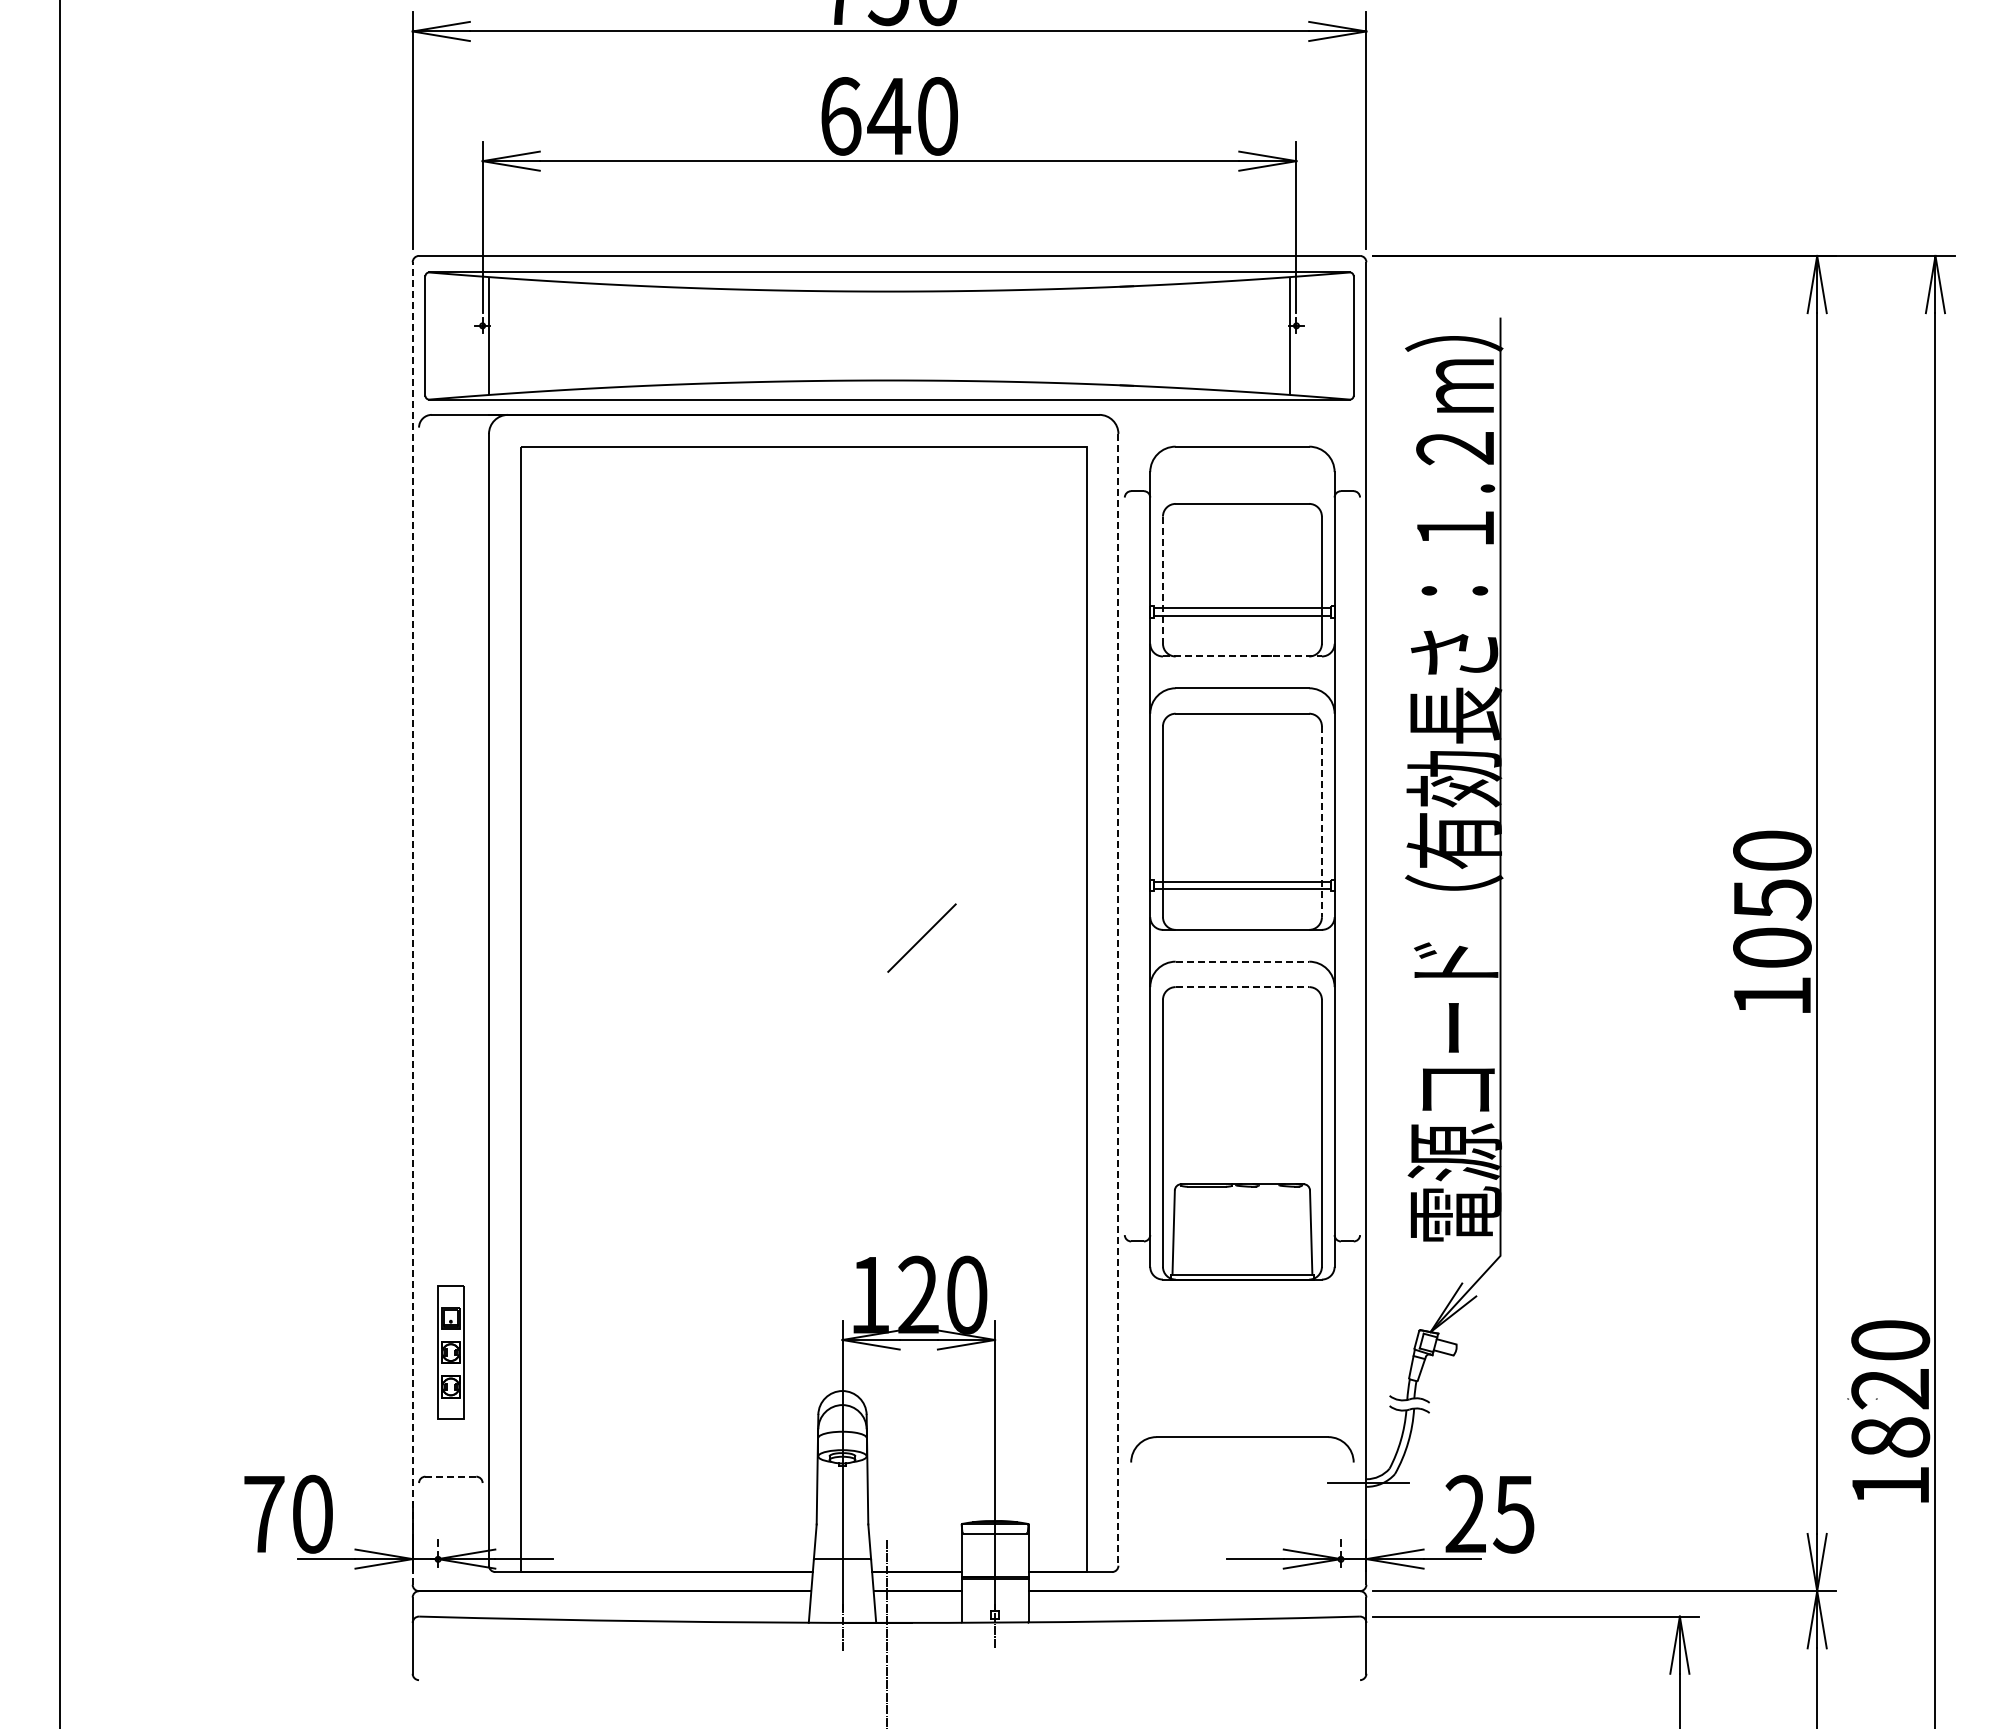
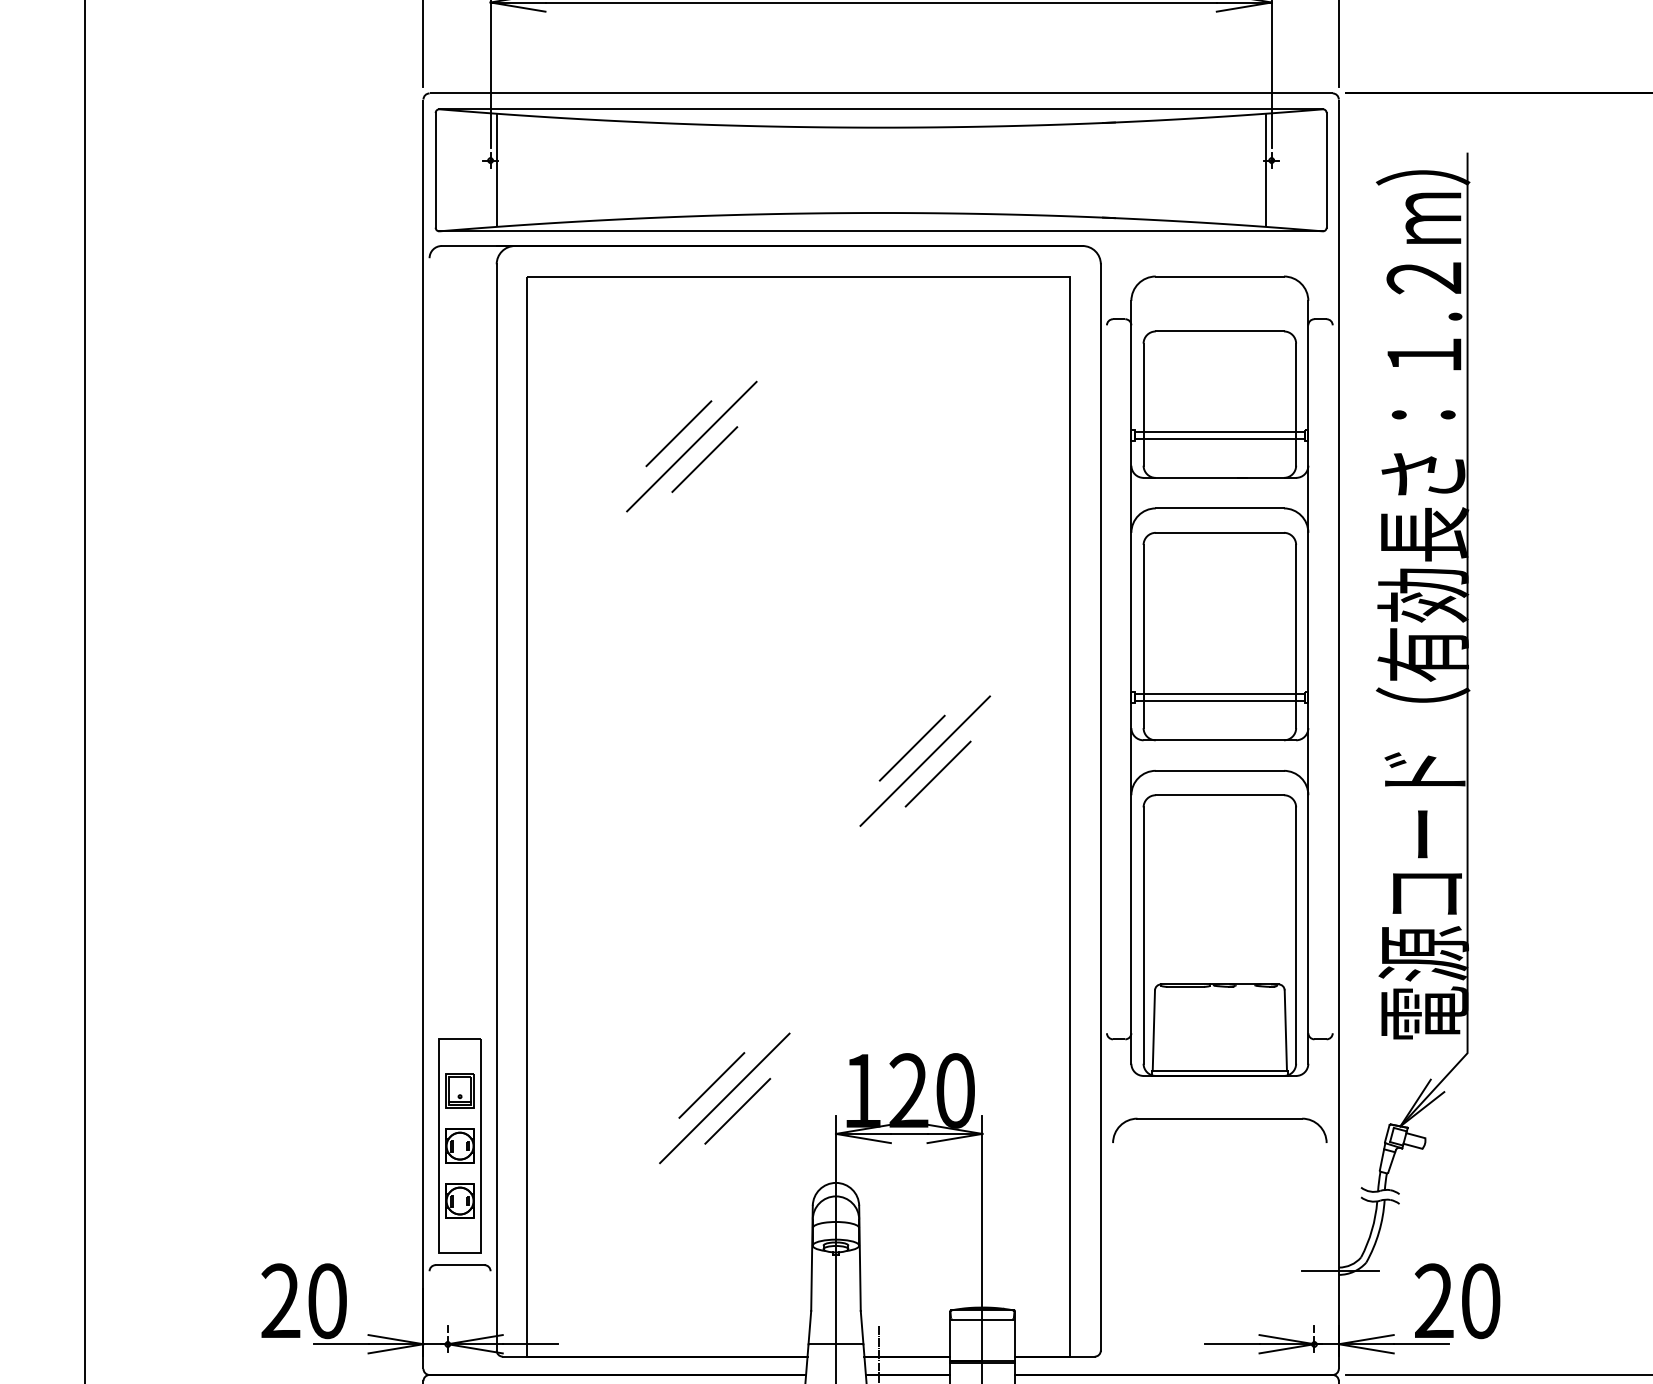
line: (1162, 580) -> (1143, 404), dashed -> solid
line: (678, 610) -> (678, 433), added
line: (691, 623) -> (691, 446), added
line: (705, 637) -> (704, 459), added
line: (1242, 656) -> (1219, 477), dashed -> solid
line: (1321, 822) -> (1295, 637), dashed -> solid
line: (412, 923) -> (423, 734), dashed -> solid
line: (935, 951) -> (925, 761), added
line: (1242, 961) -> (1219, 770), dashed -> solid
line: (948, 964) -> (937, 773), added
line: (1242, 987) -> (1219, 795), dashed -> solid
line: (1118, 999) -> (1100, 807), dashed -> solid
line: (712, 1289) -> (711, 1085), added
line: (726, 1302) -> (724, 1097), added
line: (739, 1316) -> (737, 1111), added
part: (450, 1352) -> (459, 1145), size x1.67
part: (1242, 1437) -> (1219, 1119), moved
line: (451, 1476) -> (460, 1264), dashed -> solid
text: (264, 1513) -> (281, 1300), 70 -> 20
text: (1513, 1513) -> (1480, 1300), 25 -> 20

